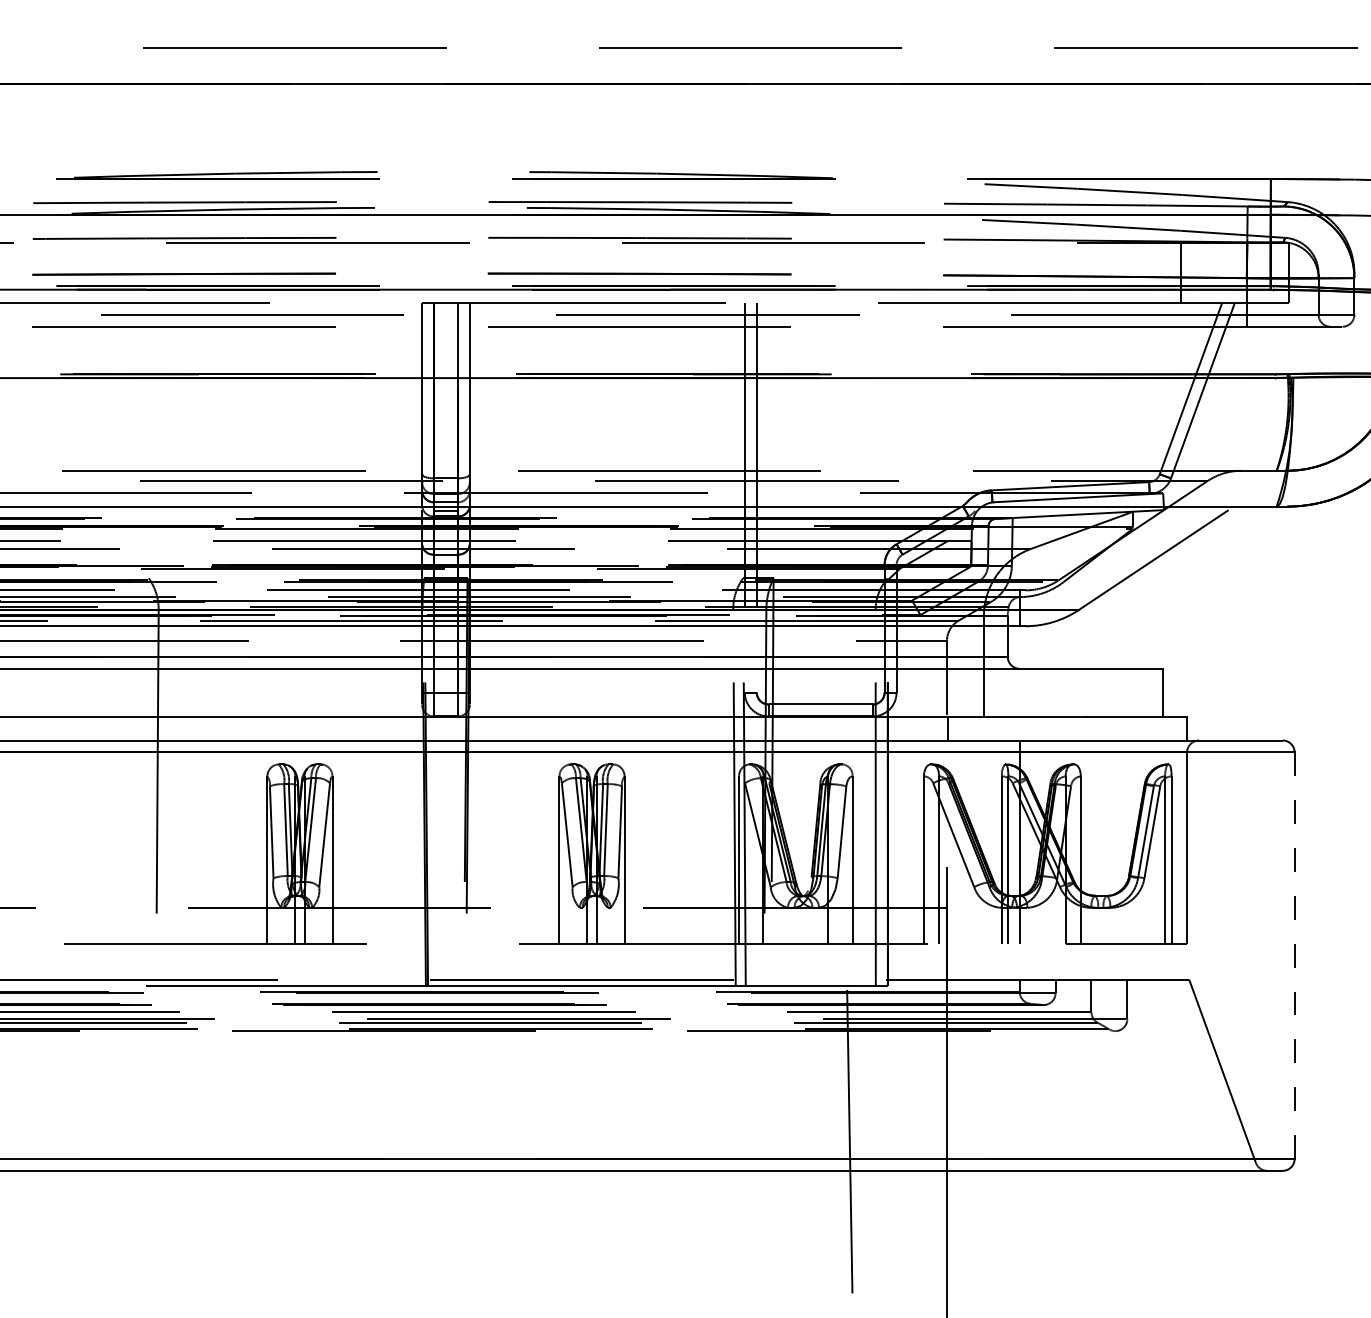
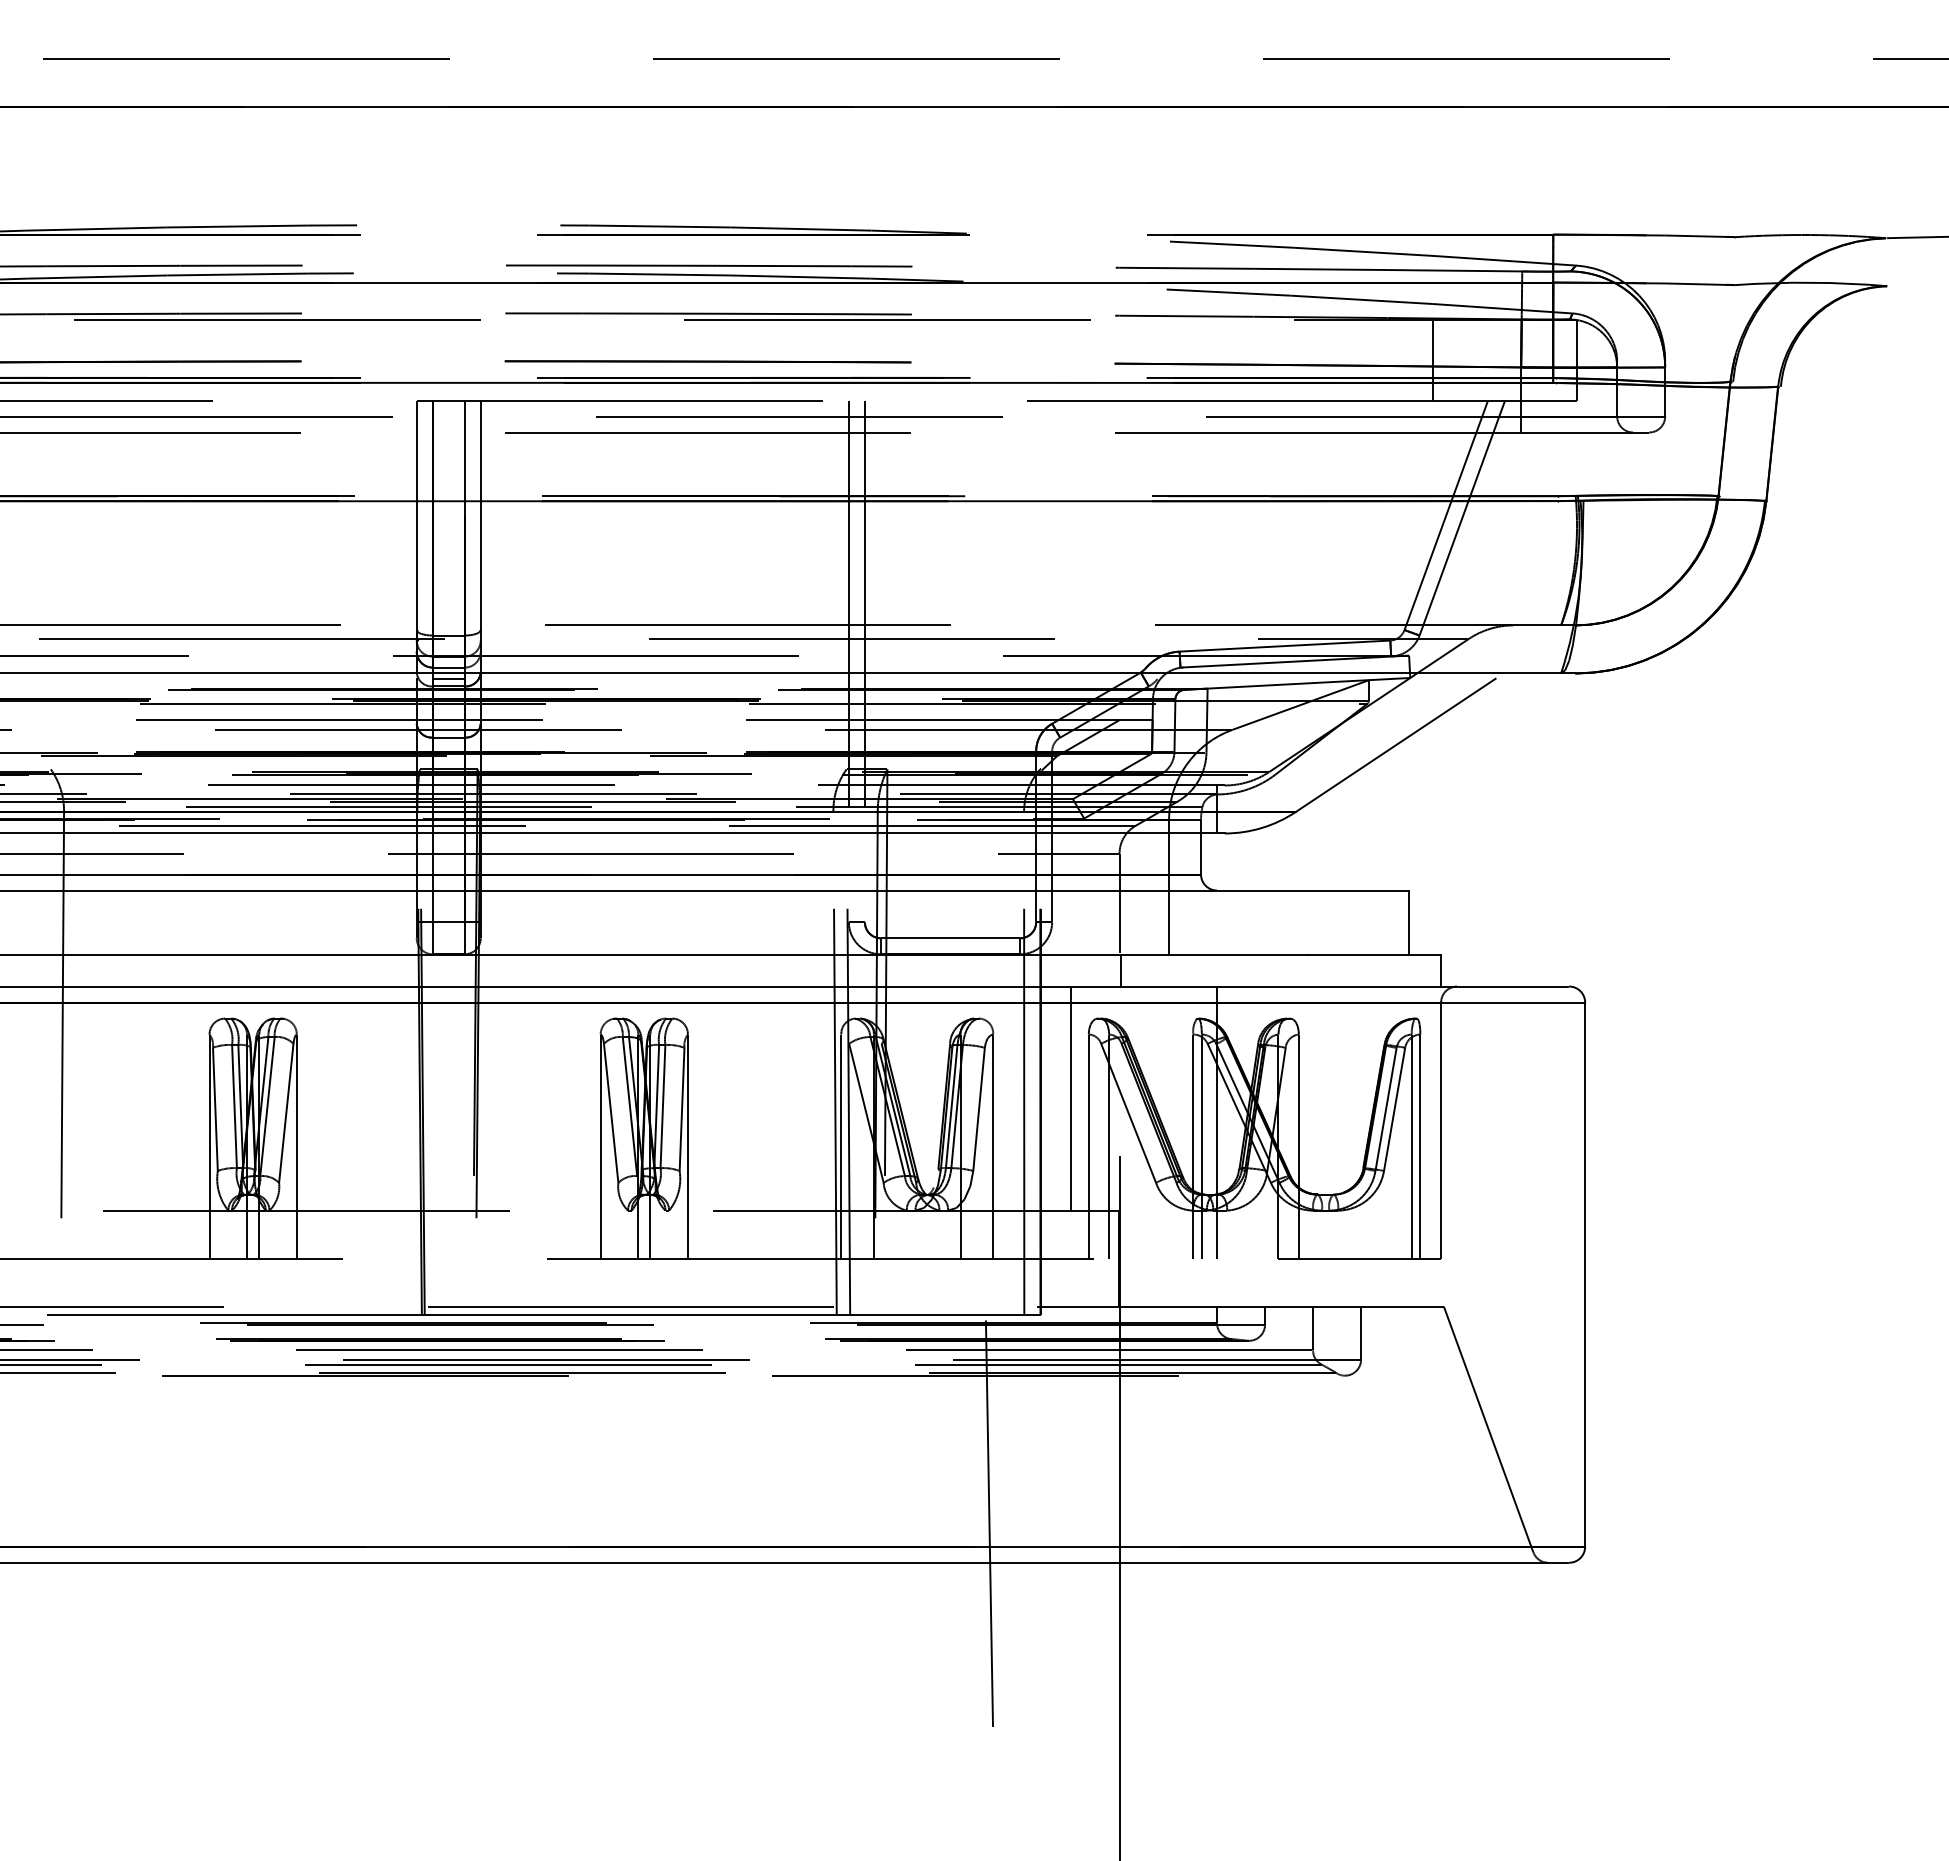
line: (911, 824) -> (1071, 1098), added
line: (1294, 955) -> (1585, 1274), dashed -> solid

